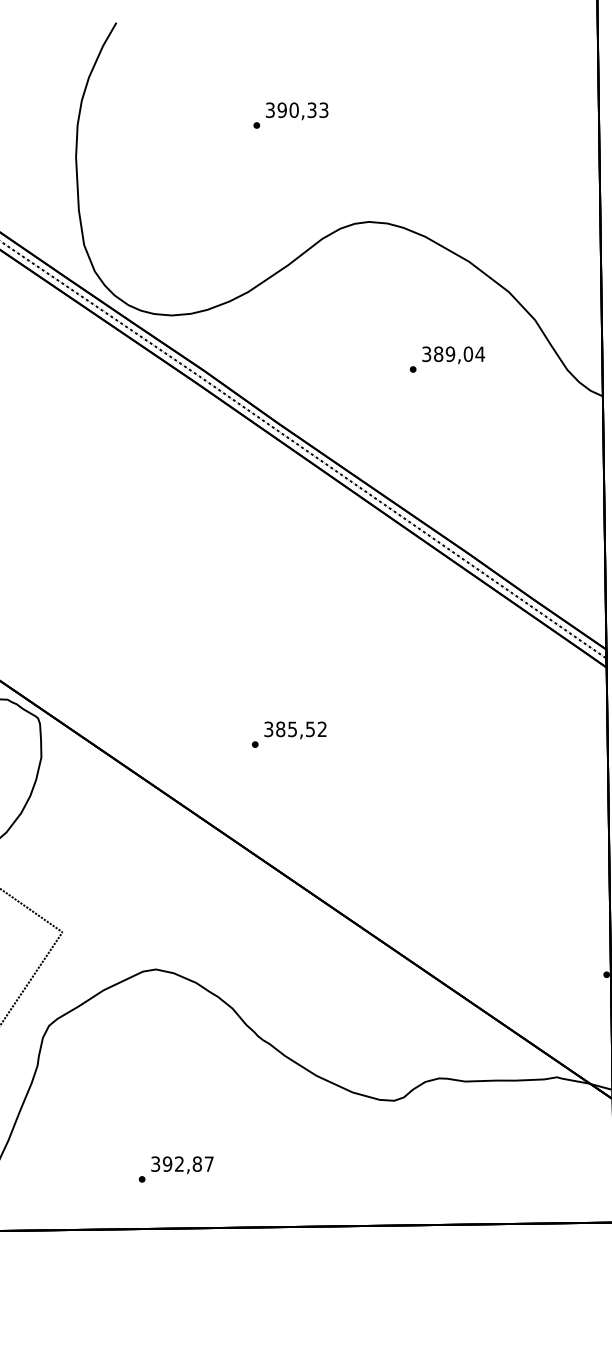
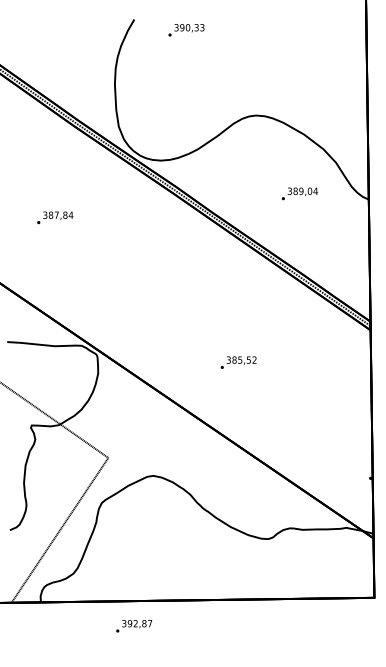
text: (290, 116) -> (186, 30), moved
text: (446, 358) -> (299, 193), moved
text: (288, 734) -> (238, 362), moved
text: (176, 1170) -> (134, 626), moved

